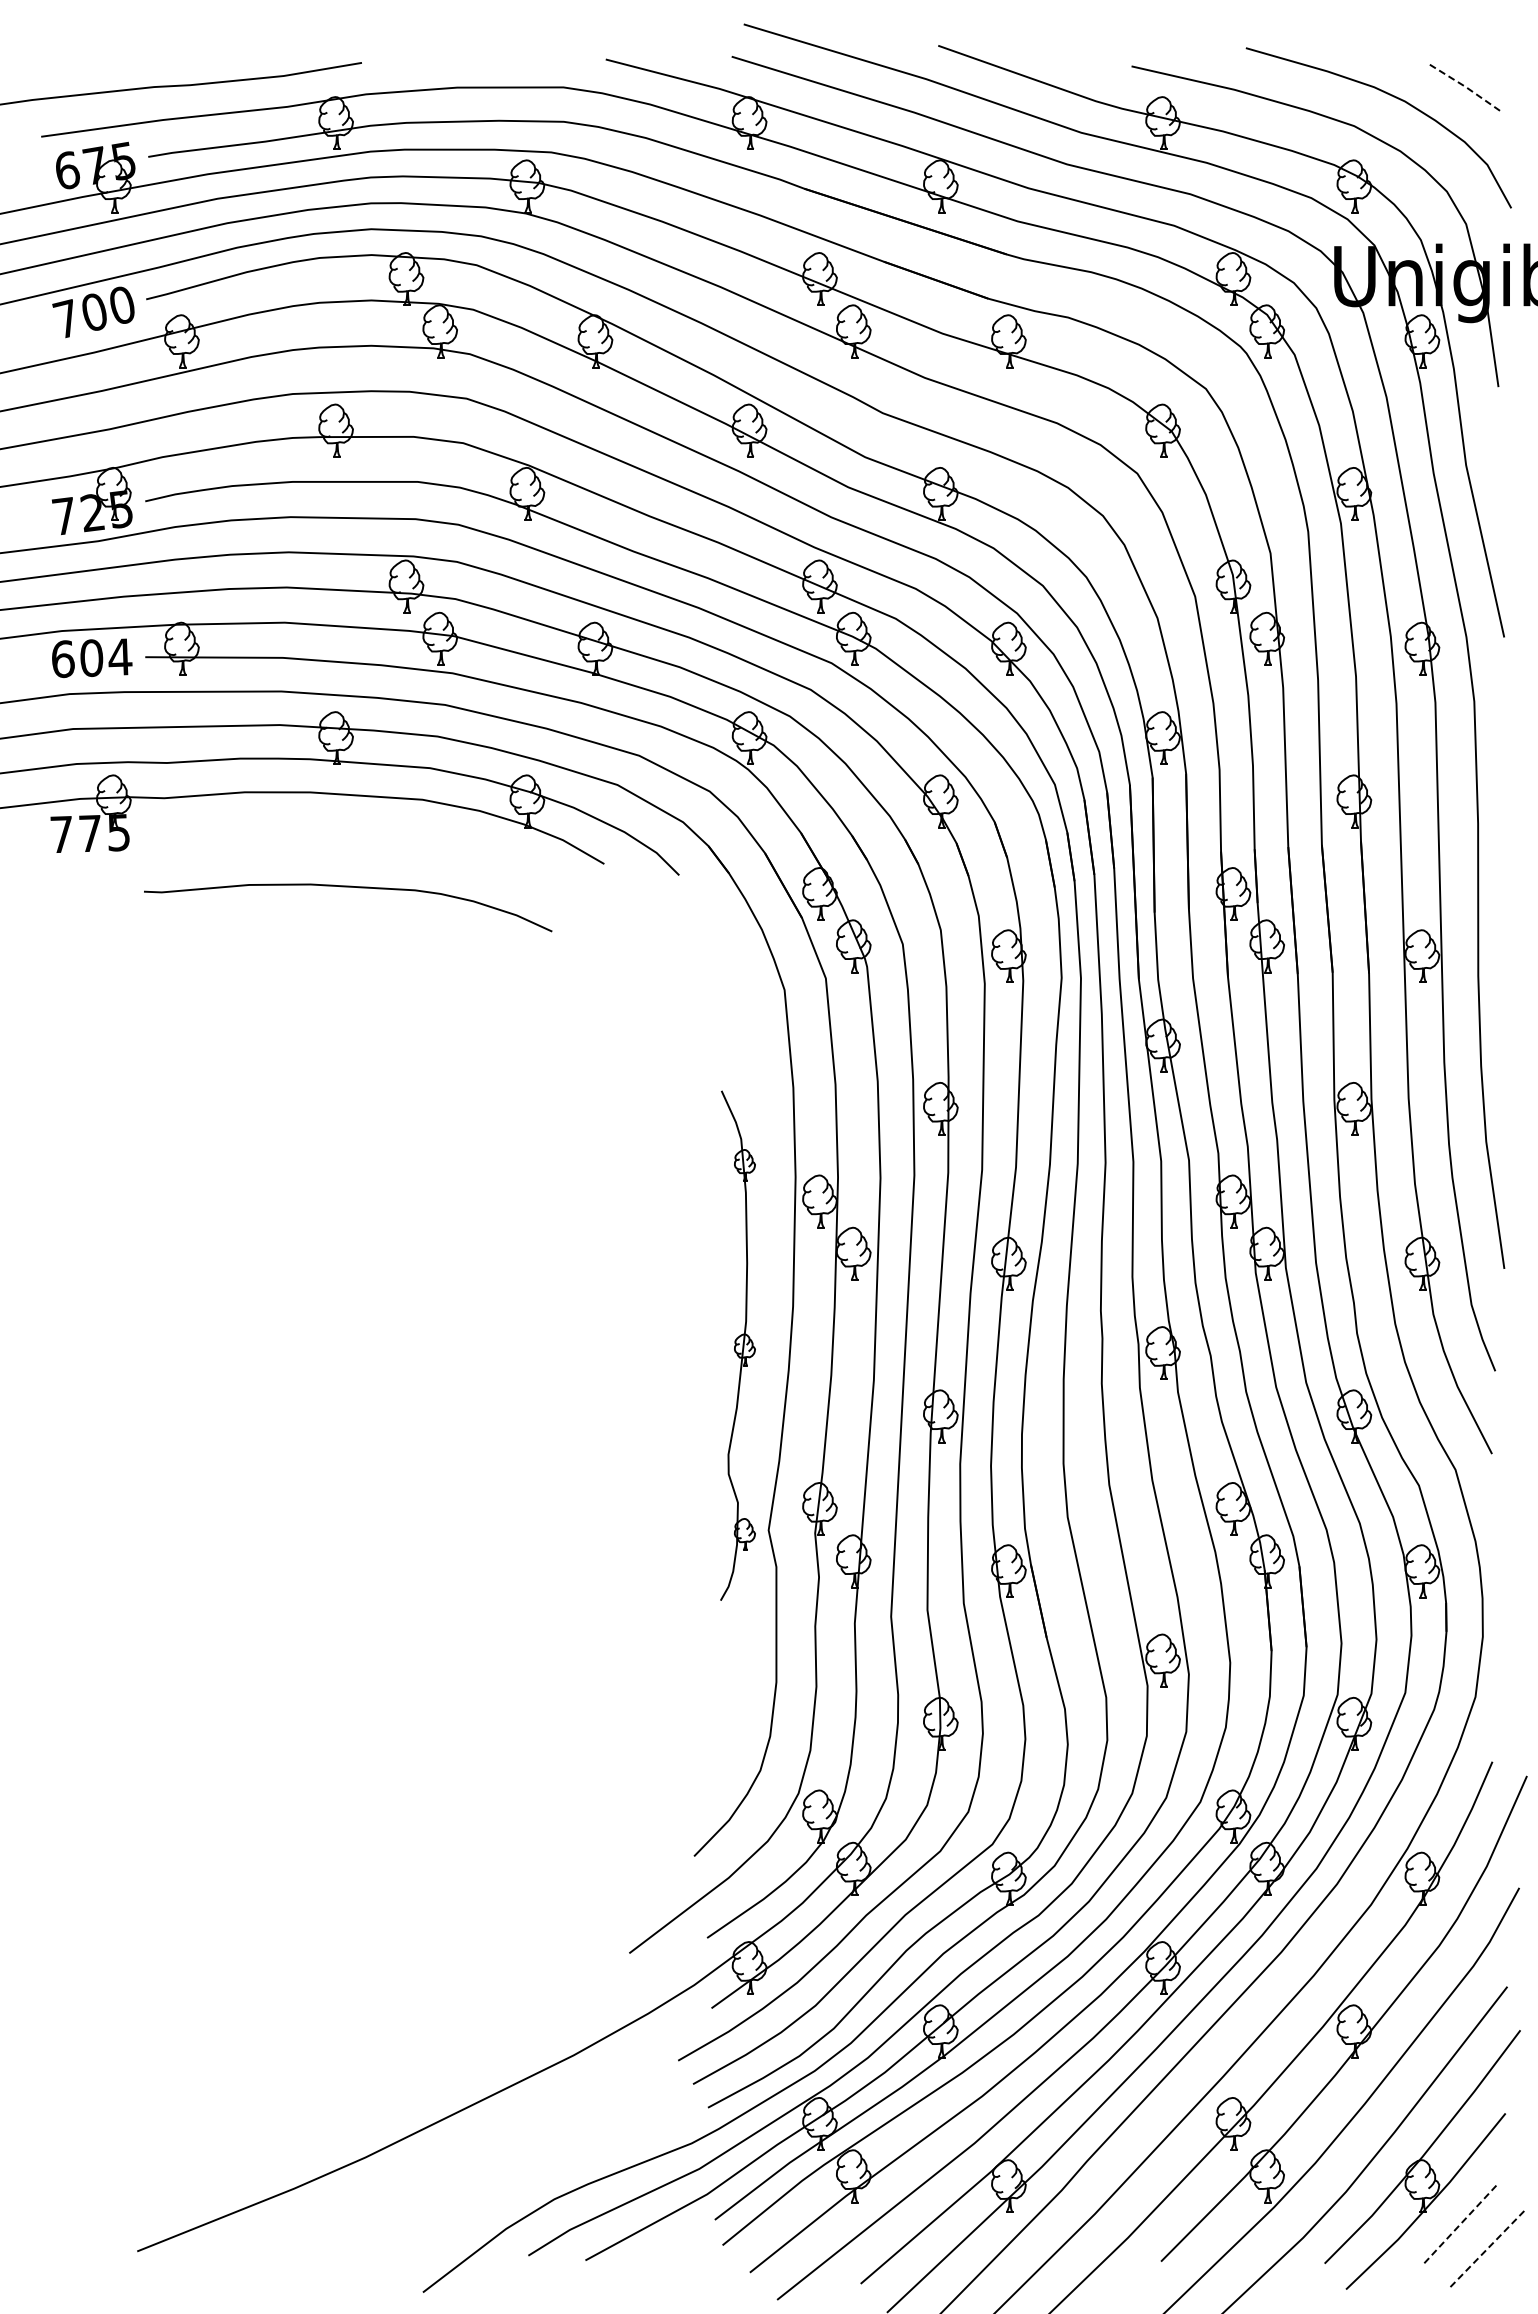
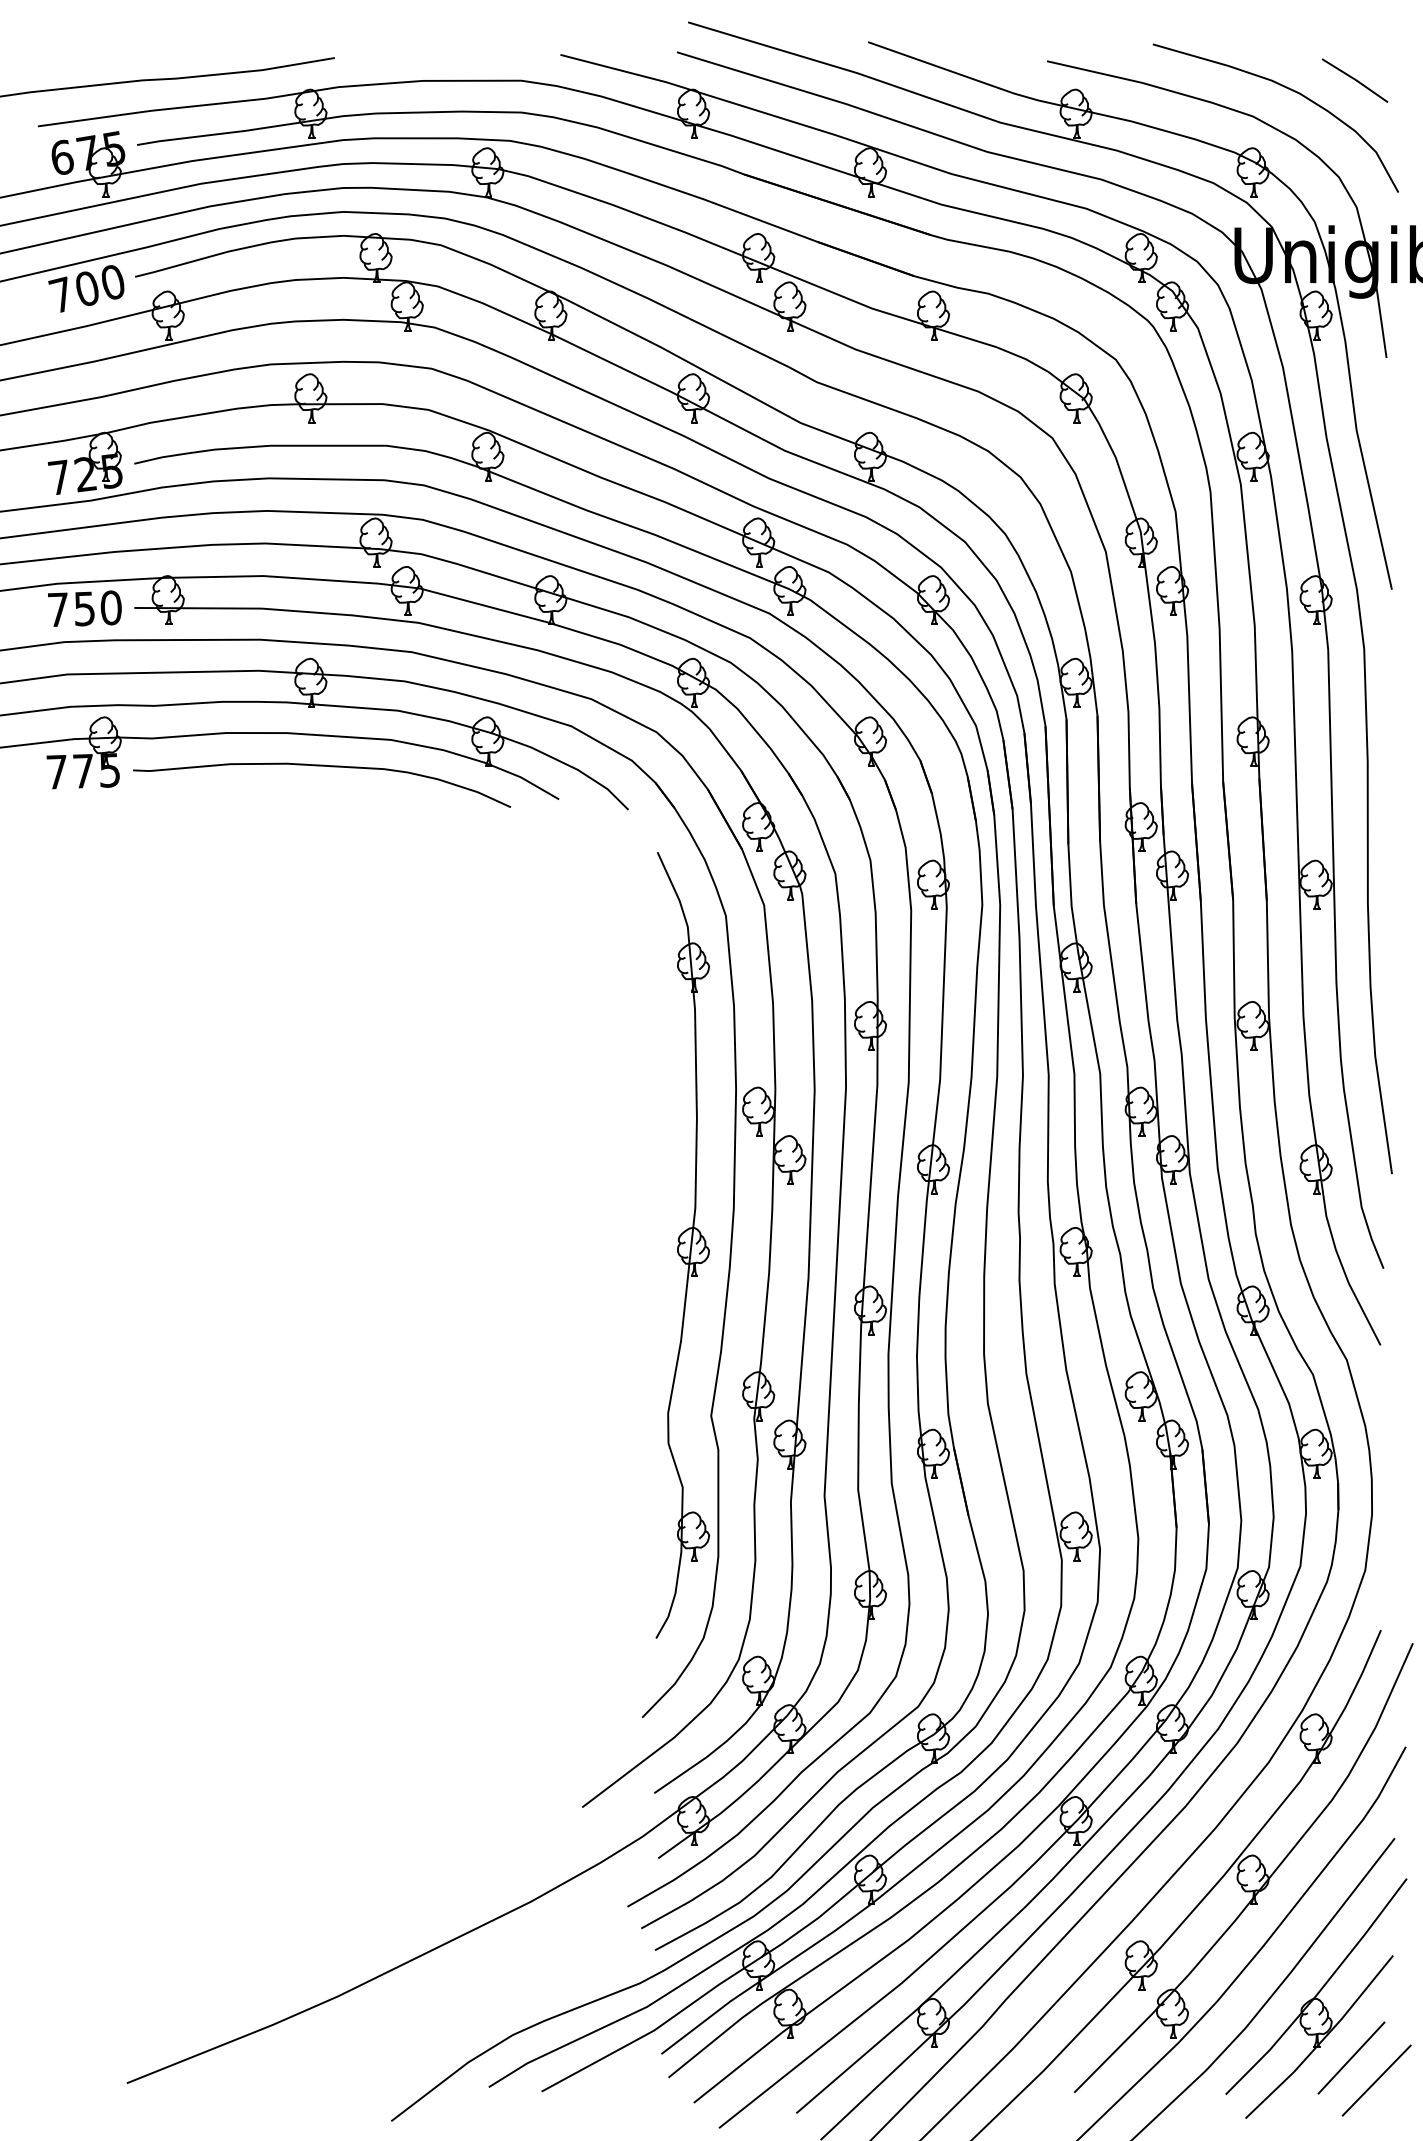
line: (1465, 86) -> (1356, 79), dashed -> solid
text: (92, 658) -> (85, 609), 604 -> 750
curve: (348, 887) -> (322, 766), moved
part: (737, 1345) -> (682, 1244), size x1.67
line: (1460, 2223) -> (1351, 2057), dashed -> solid
line: (1487, 2248) -> (1376, 2080), dashed -> solid

